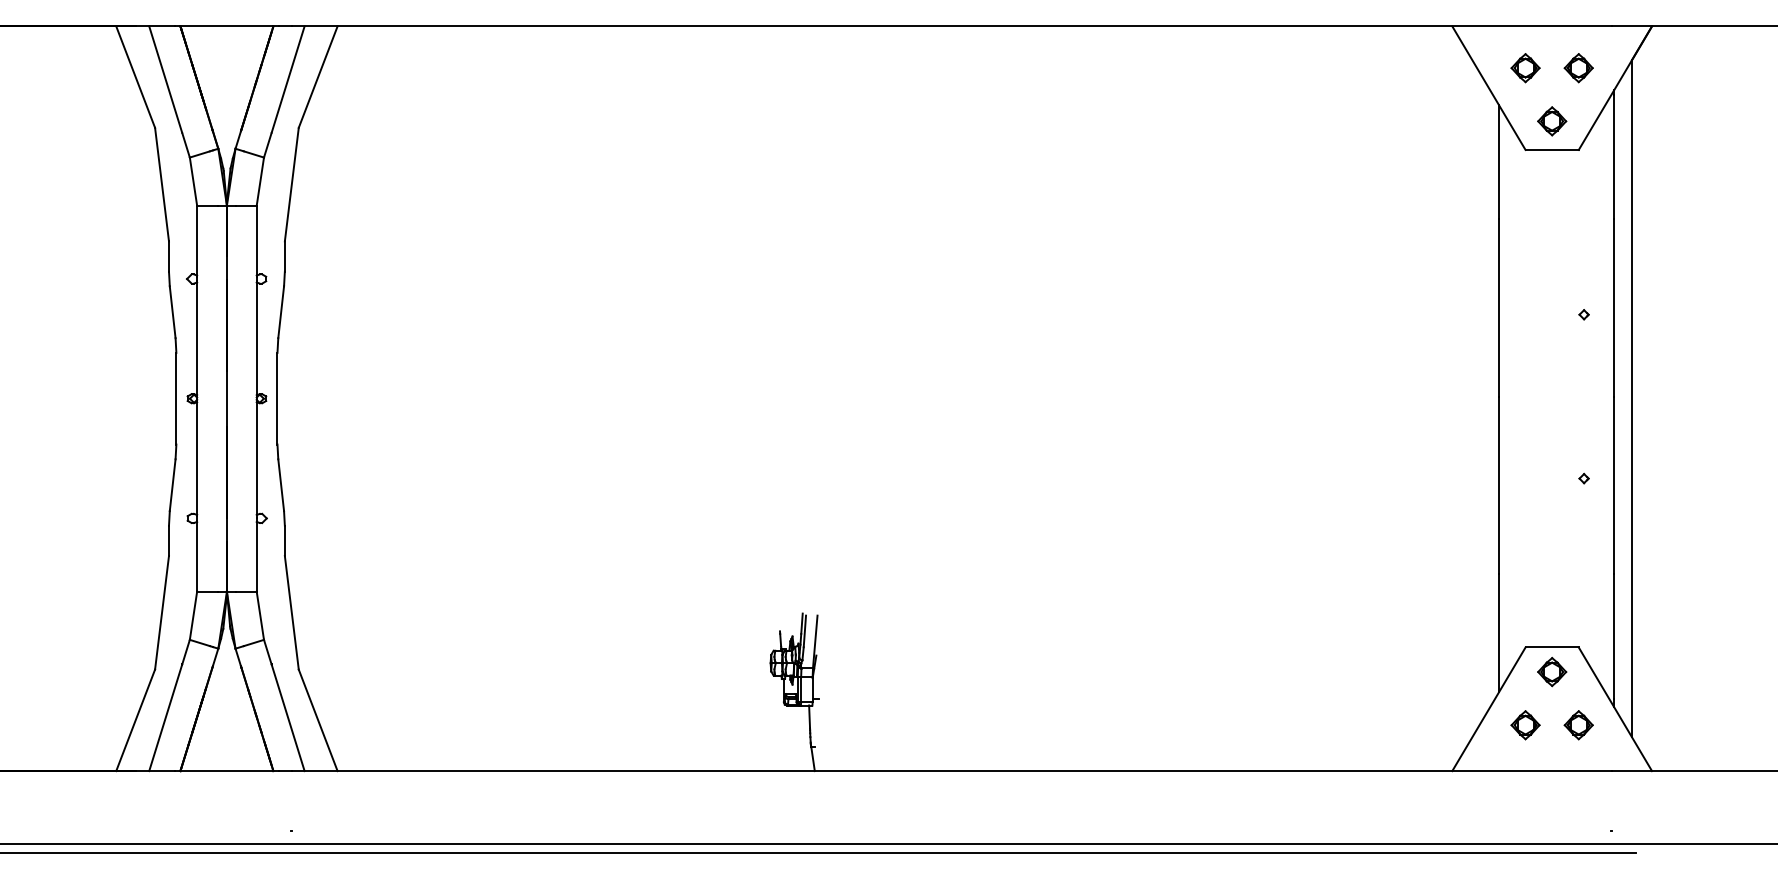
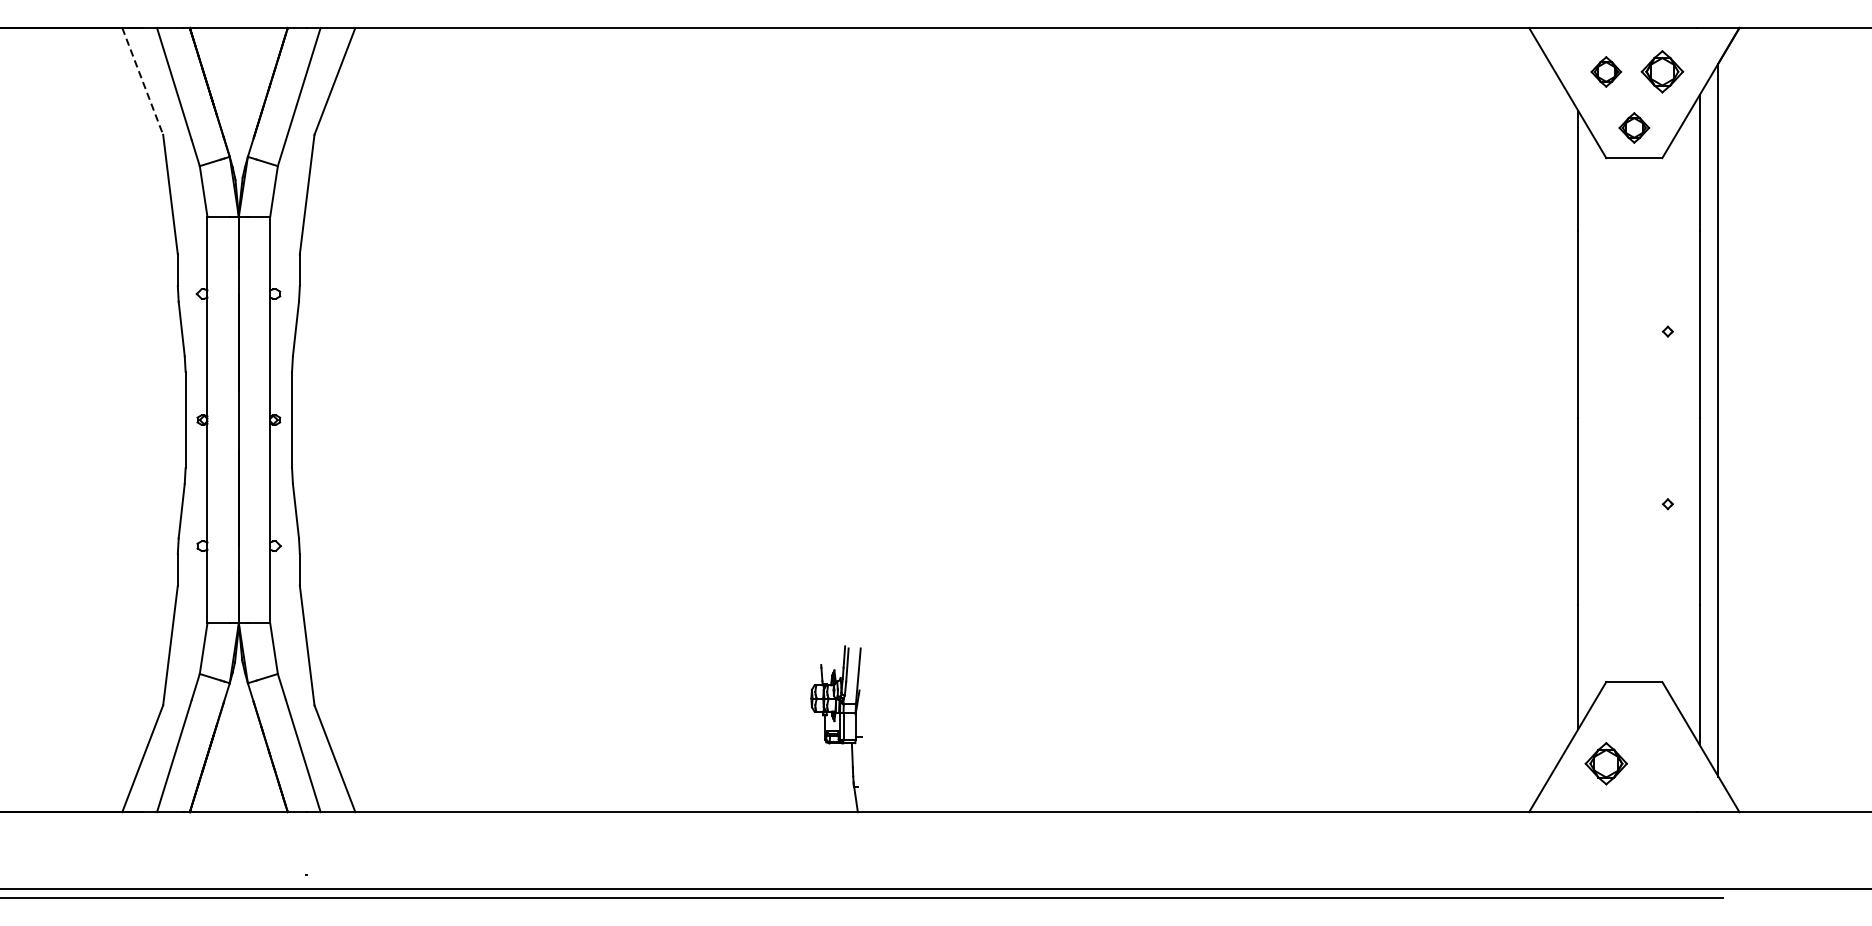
part: (1578, 68) -> (1662, 72), size x1.4
line: (135, 77) -> (142, 81), solid -> dashed
part: (1552, 671) -> (1634, 707), removed
part: (1525, 725) -> (1606, 764), size x1.4
part: (1578, 725) -> (1662, 764), removed

